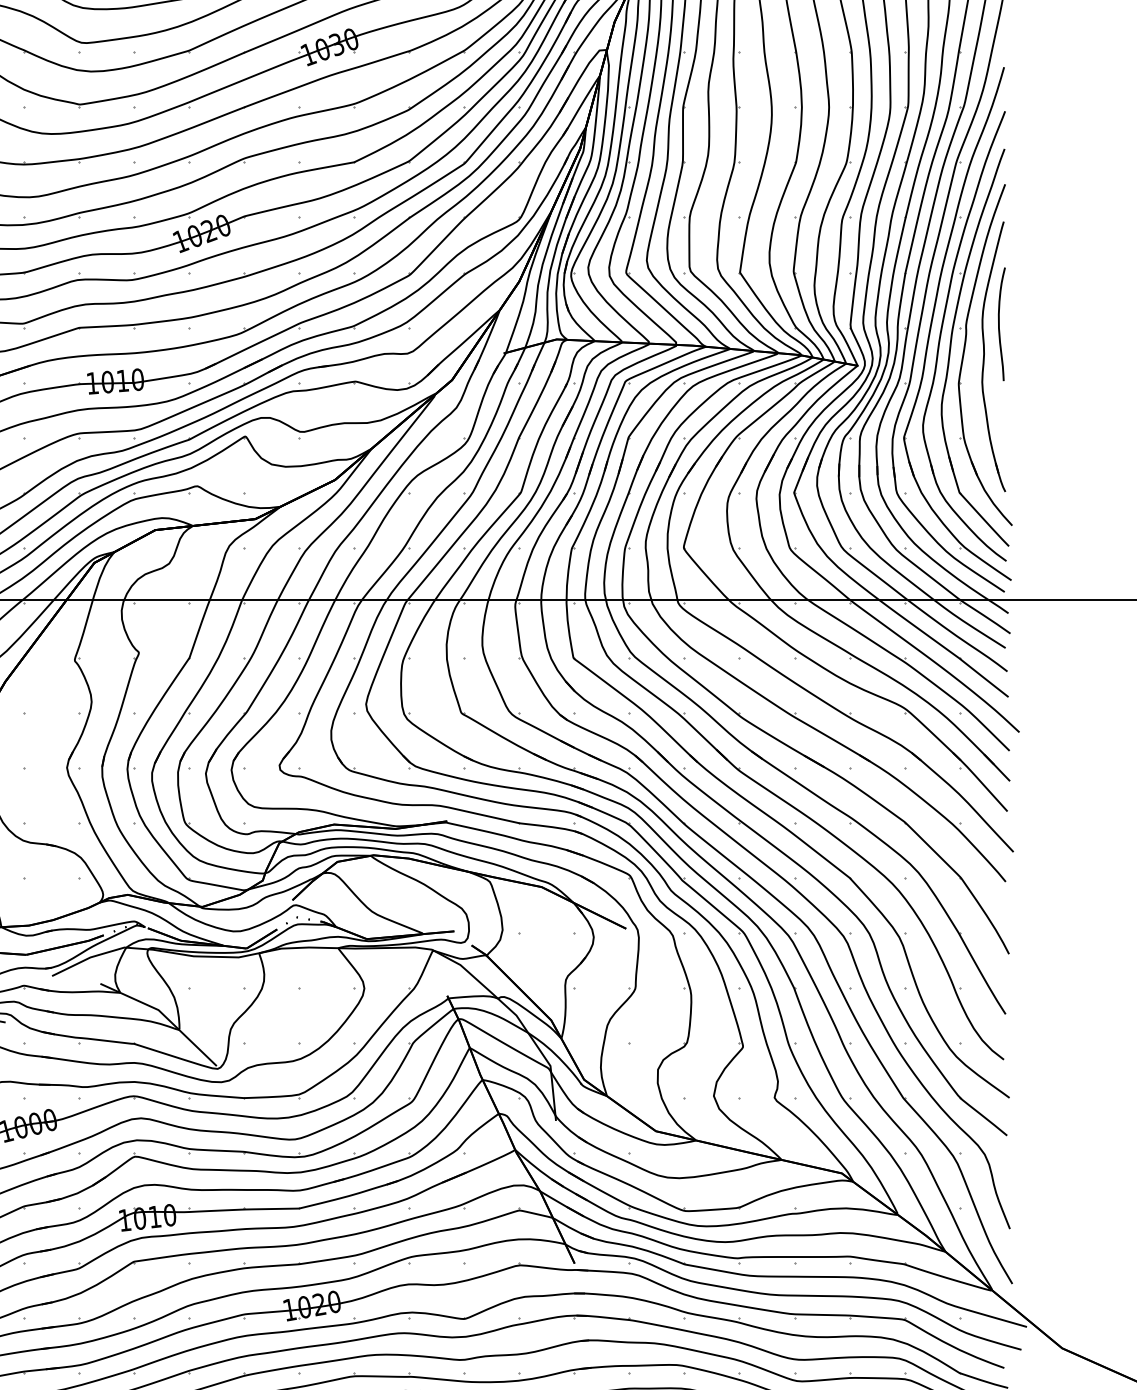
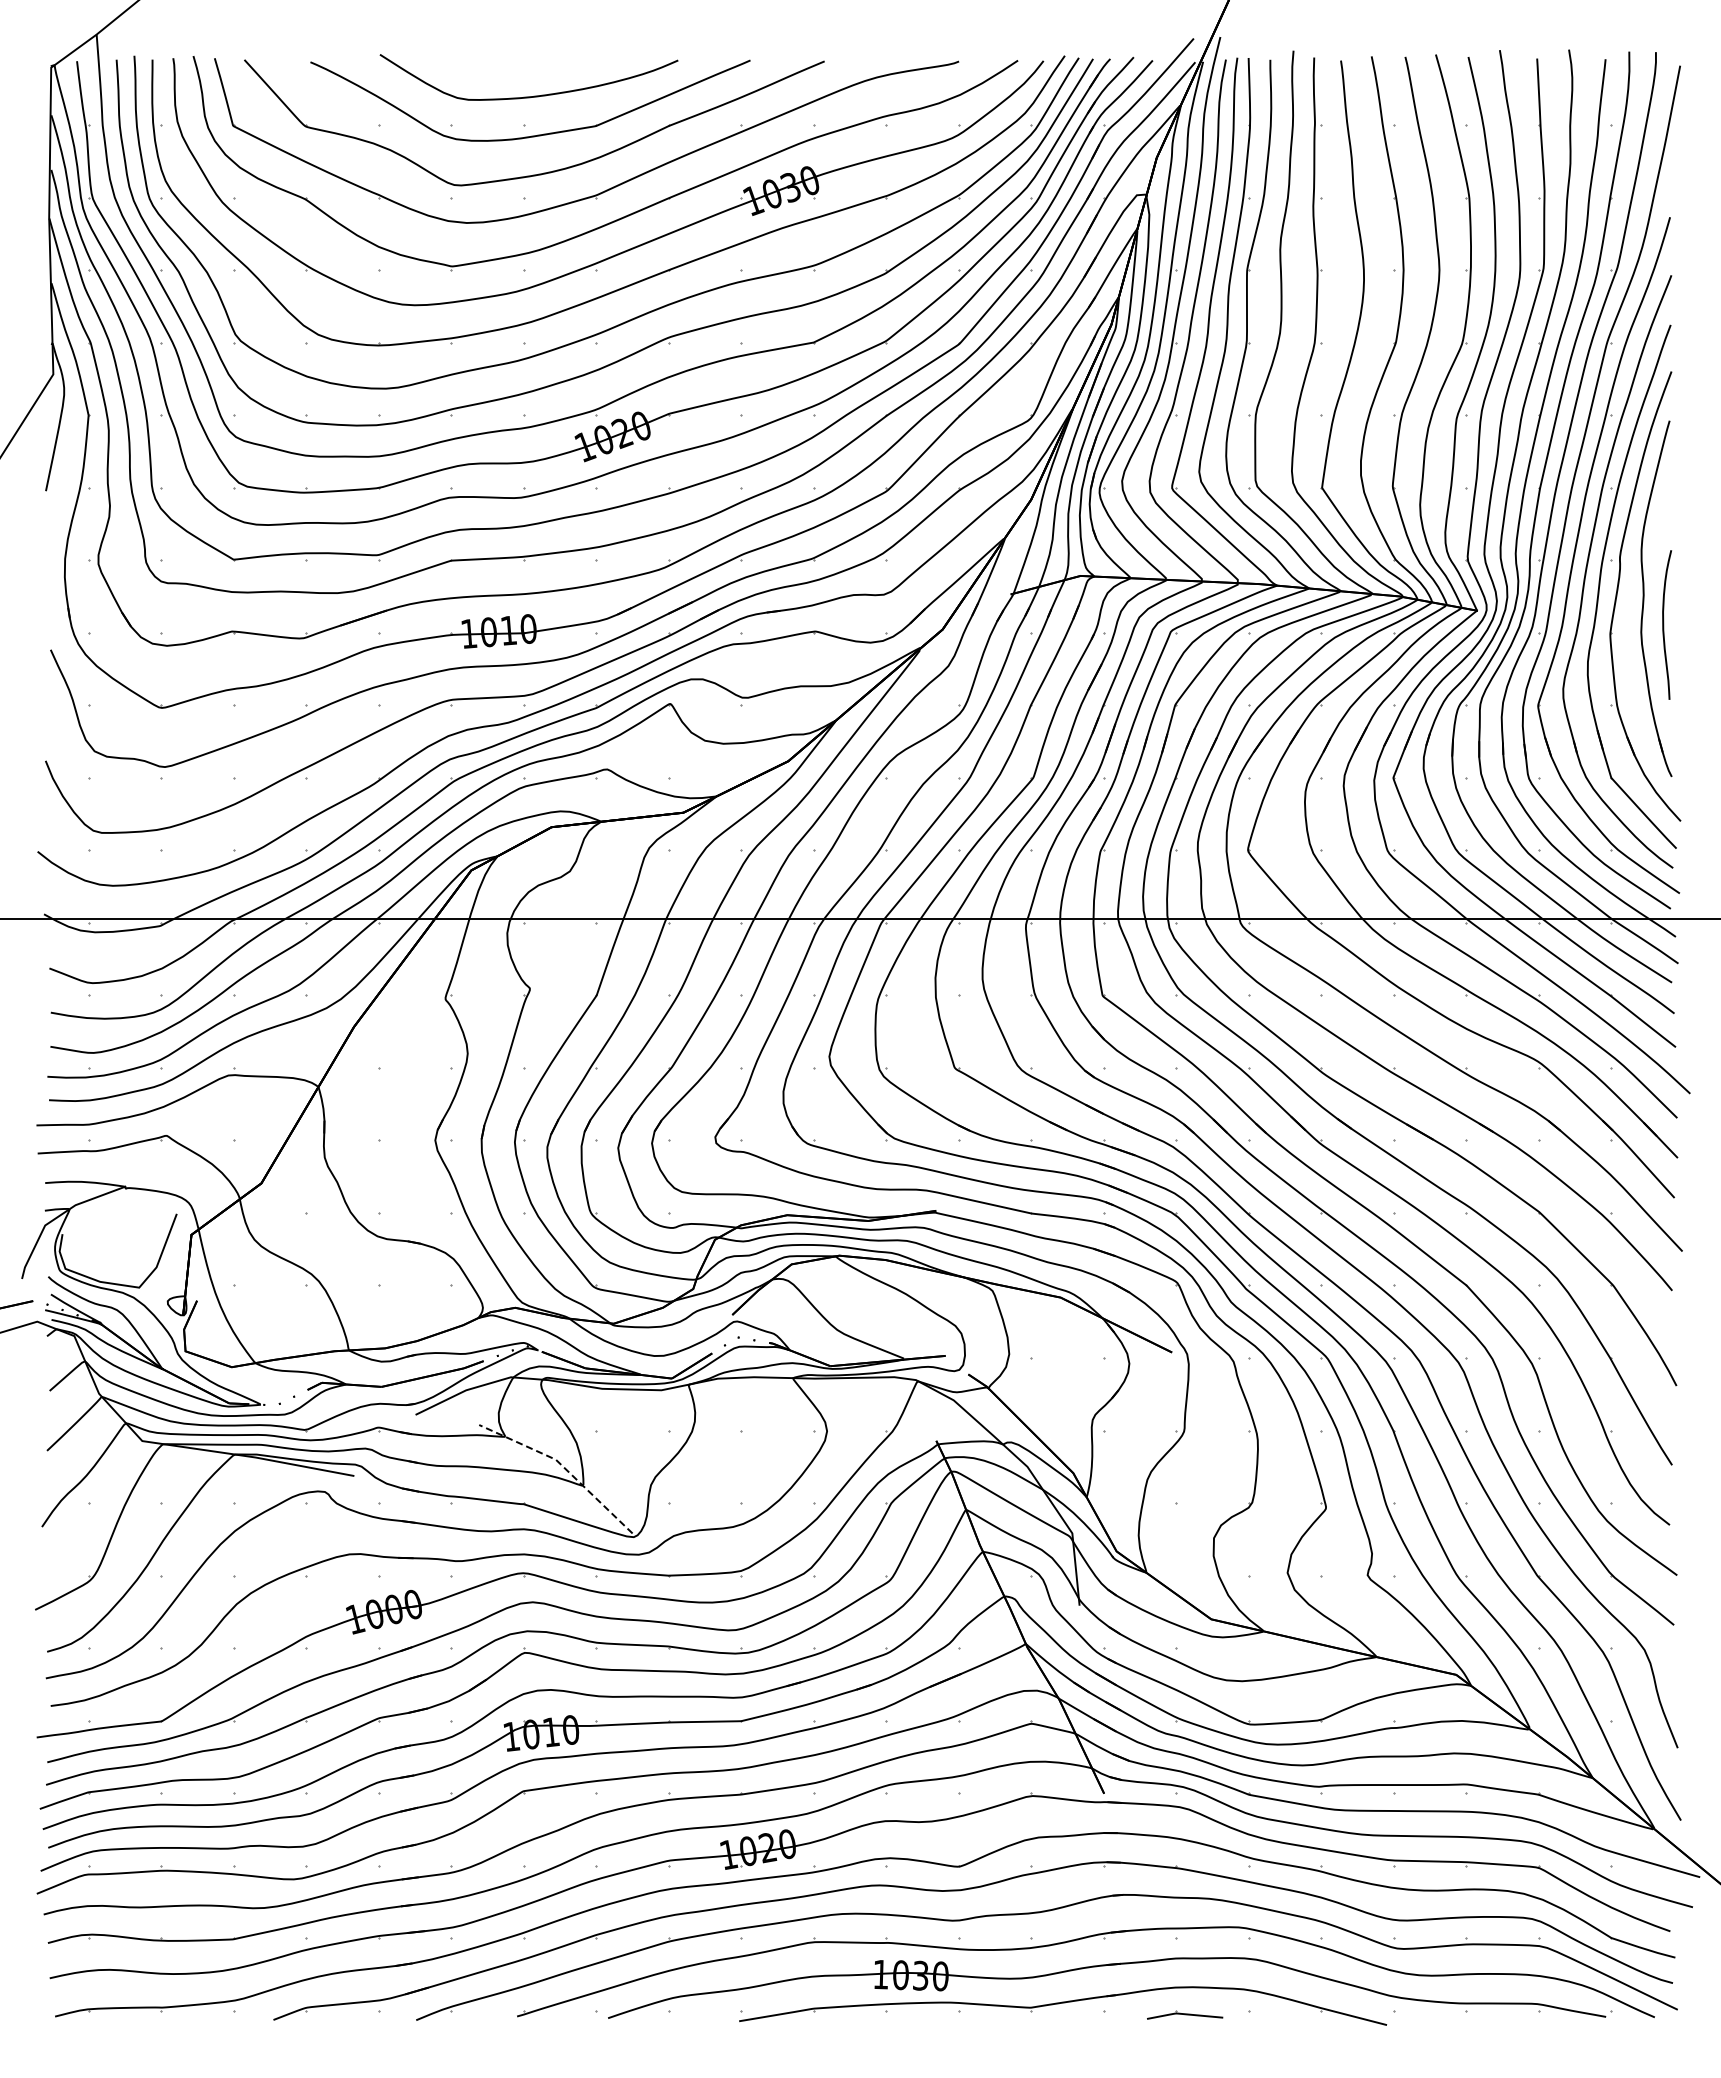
curve: (999, 323) -> (1664, 624), moved
line: (164, 1015) -> (563, 1466), solid -> dashed

